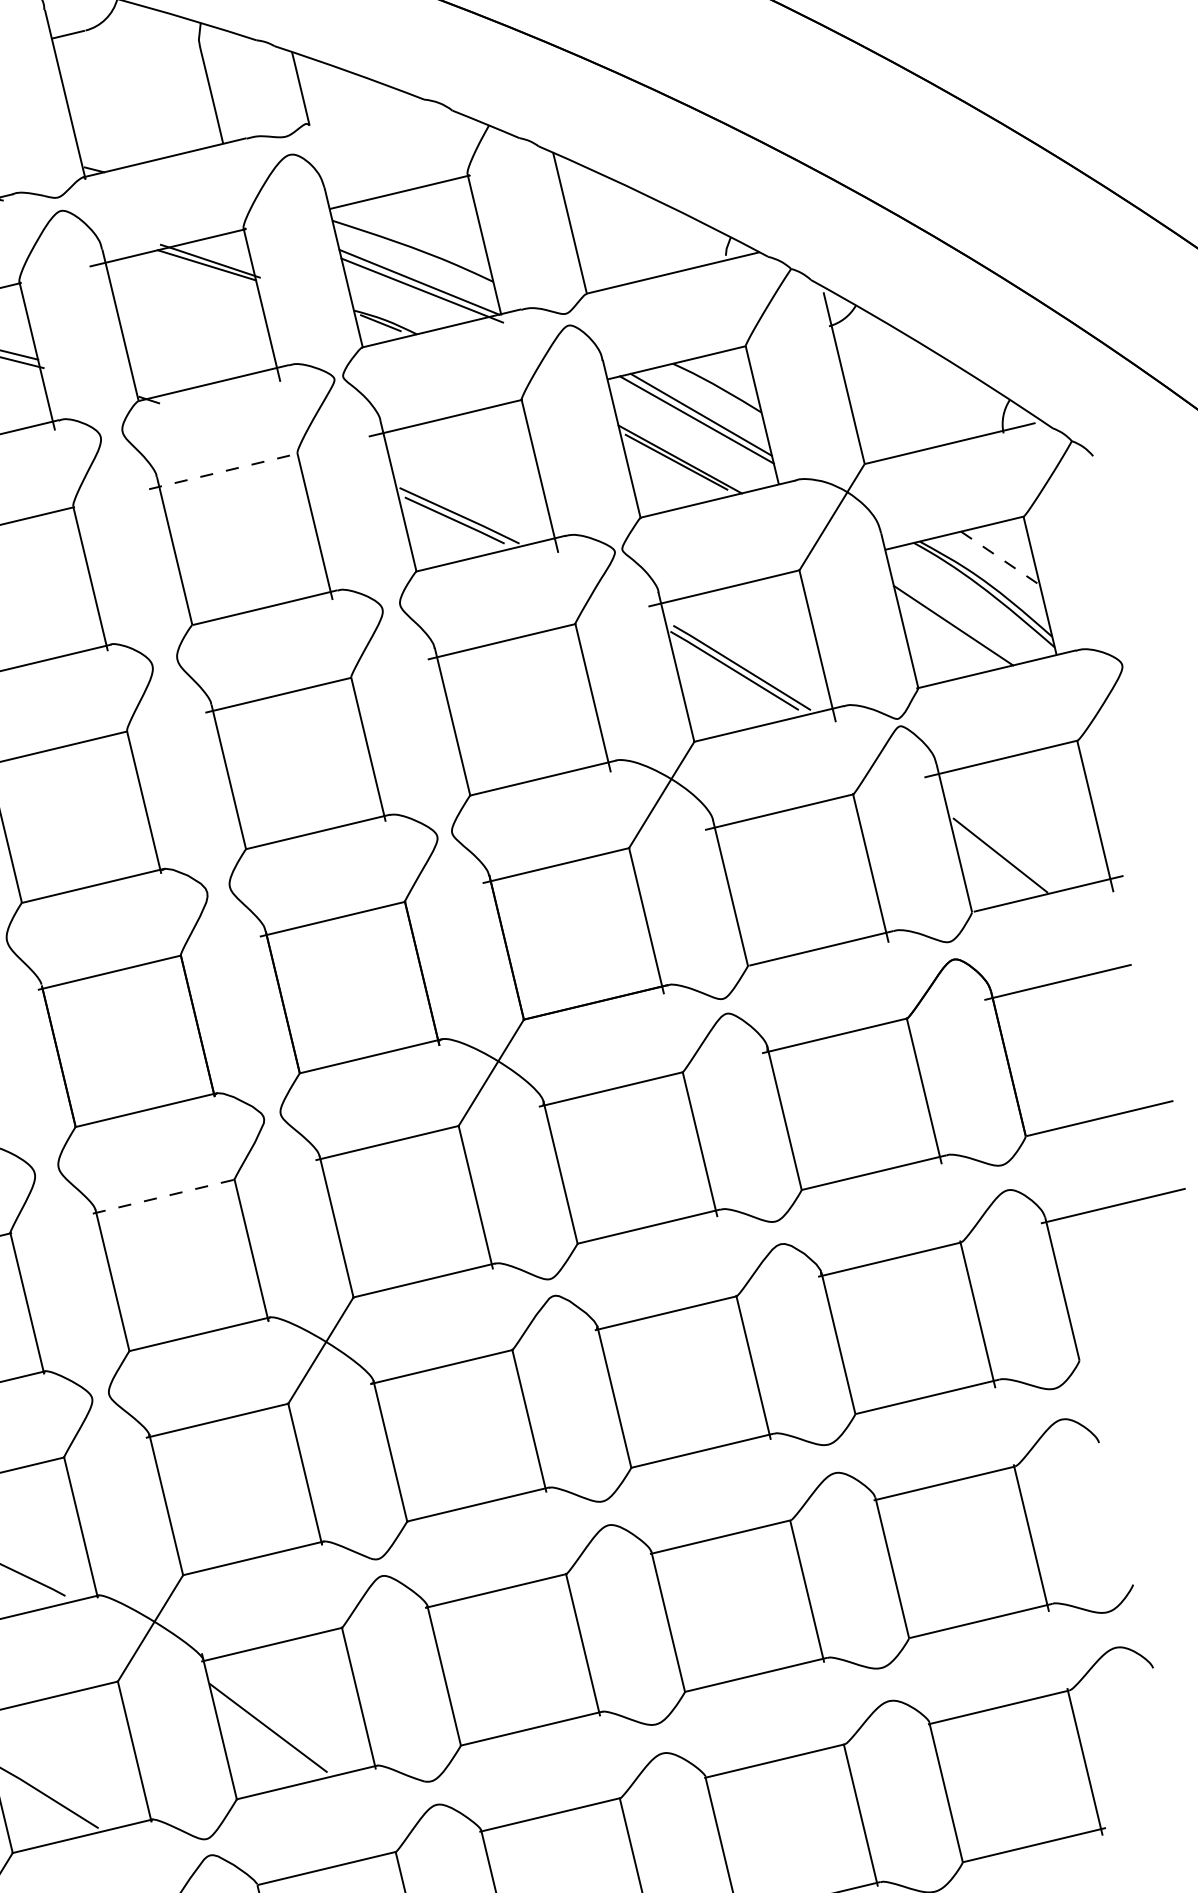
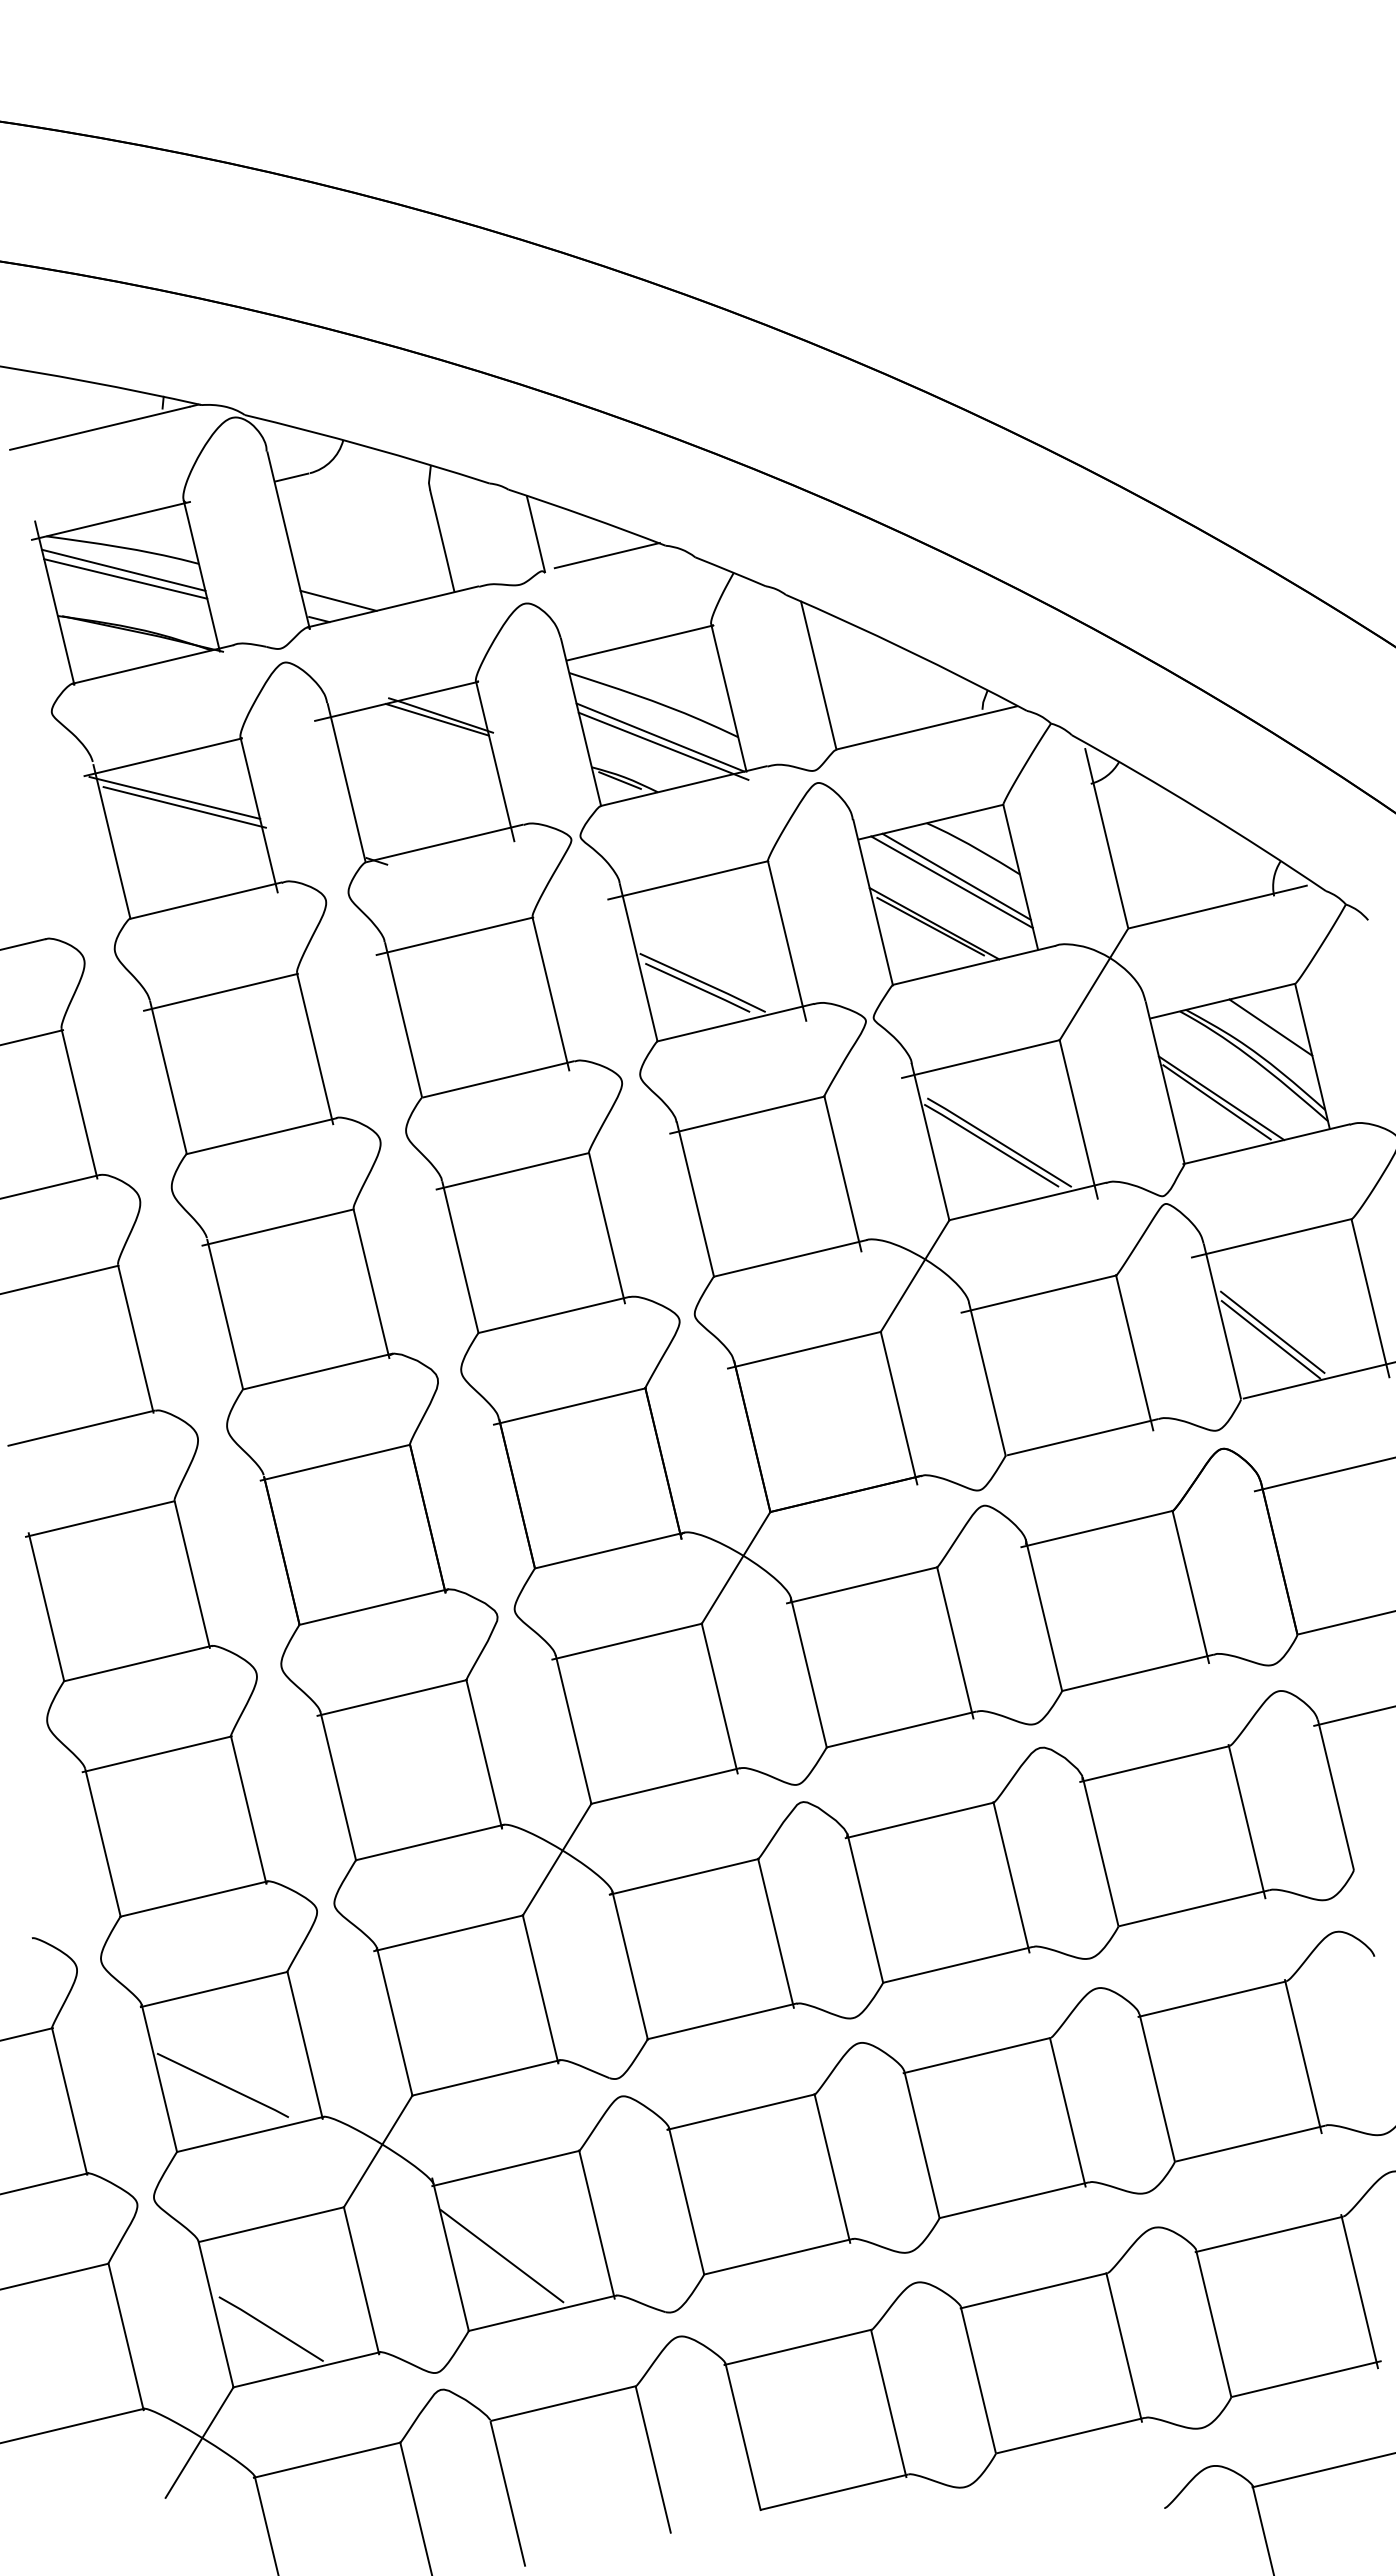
line: (367, 108) -> (606, 555), added
line: (112, 151) -> (338, 600), added
line: (224, 471) -> (455, 936), dashed -> solid
line: (1001, 558) -> (1271, 1027), dashed -> solid
line: (948, 629) -> (1216, 1102), added
line: (1002, 847) -> (1272, 1331), added
line: (164, 1196) -> (392, 1697), dashed -> solid

